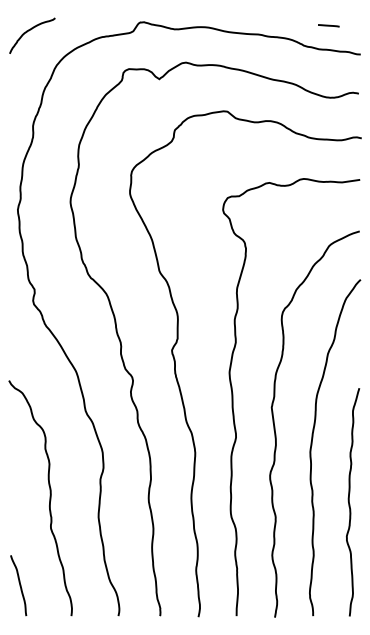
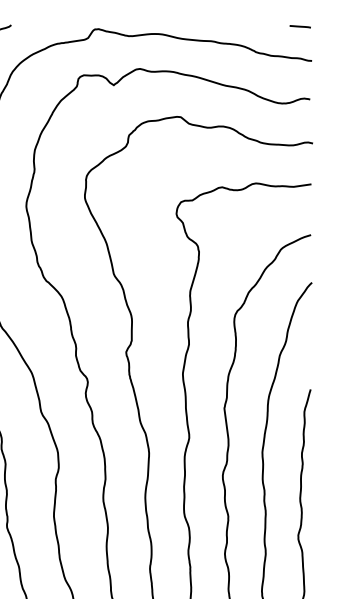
line: (328, 25) -> (299, 26), moved

